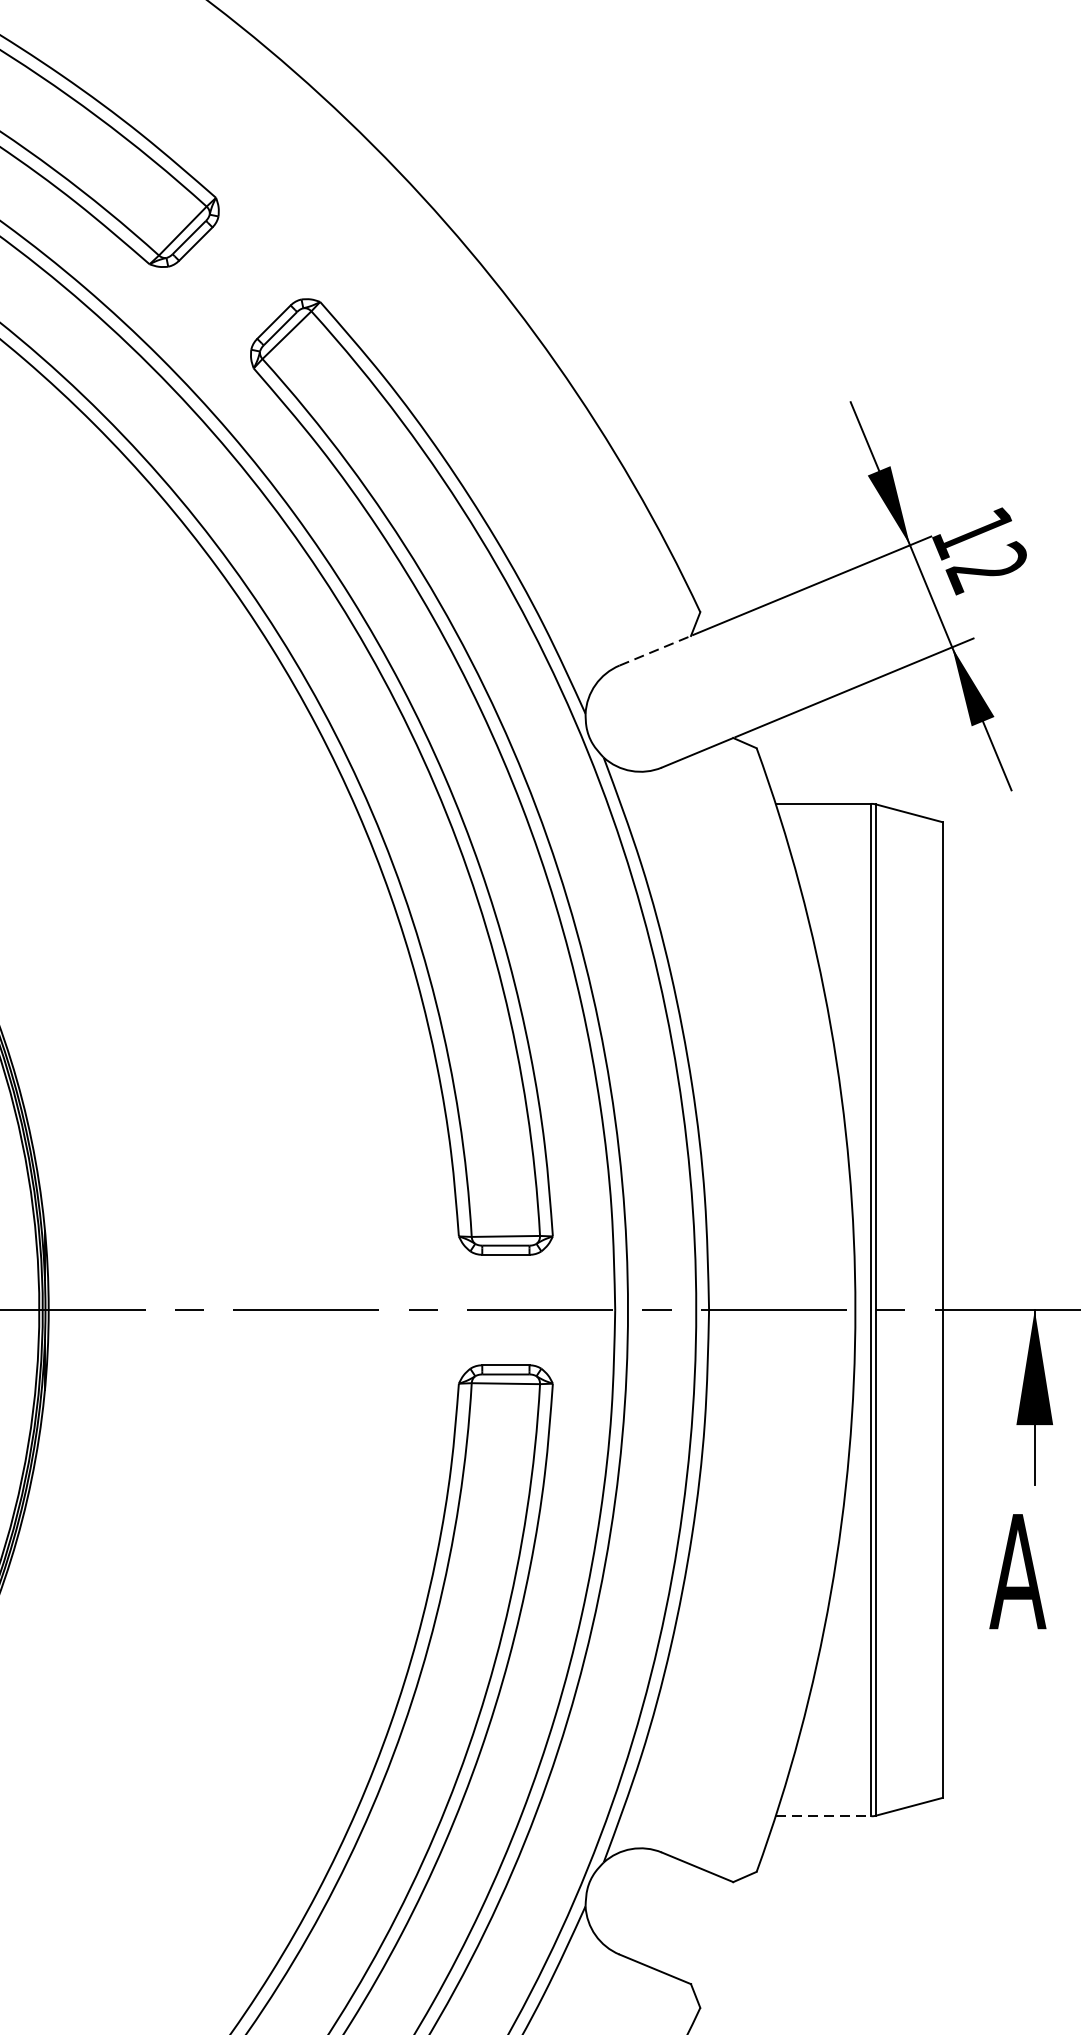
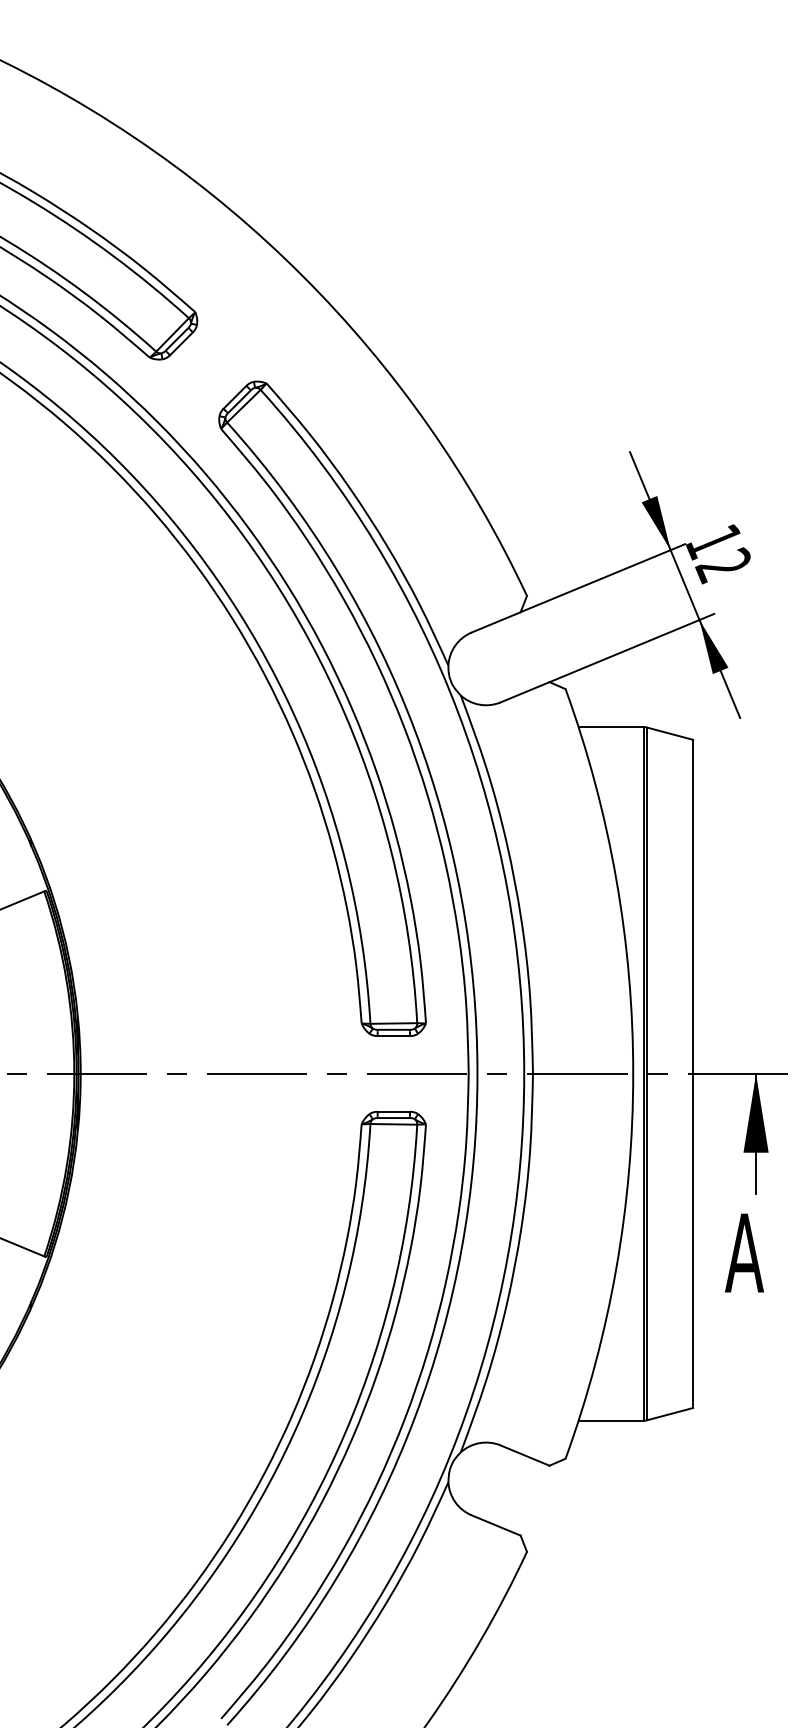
line: (655, 650) -> (496, 622), dashed -> solid
line: (823, 1816) -> (611, 1420), dashed -> solid

